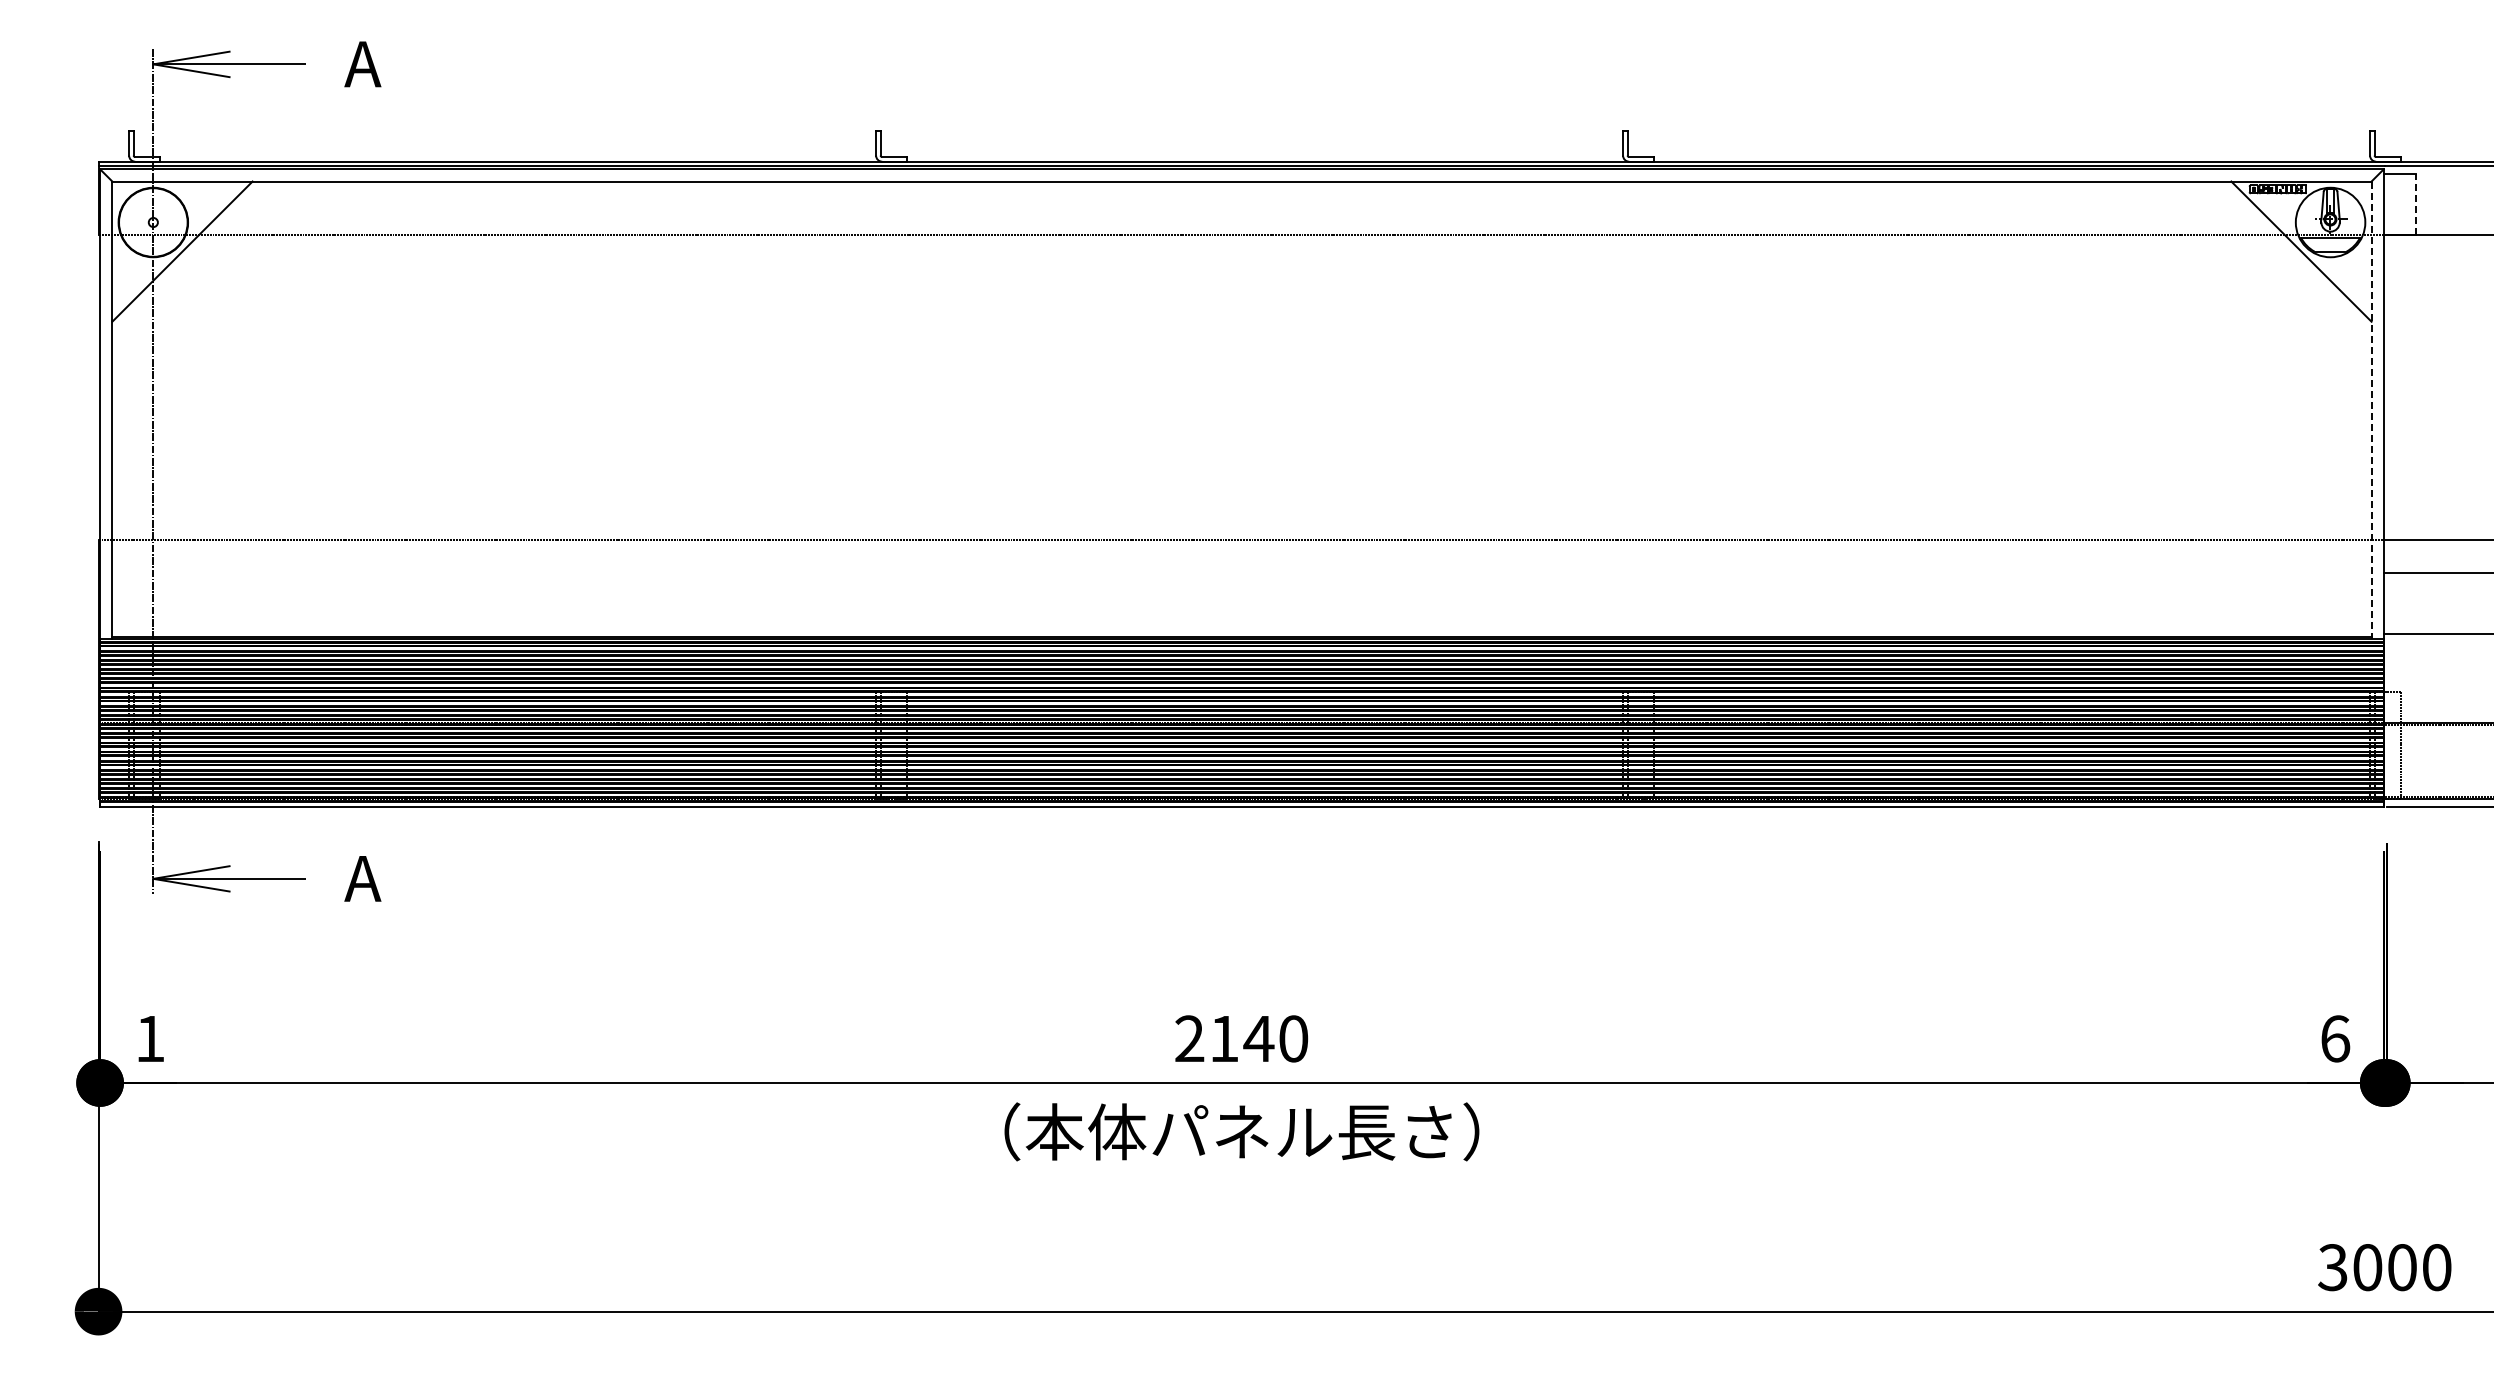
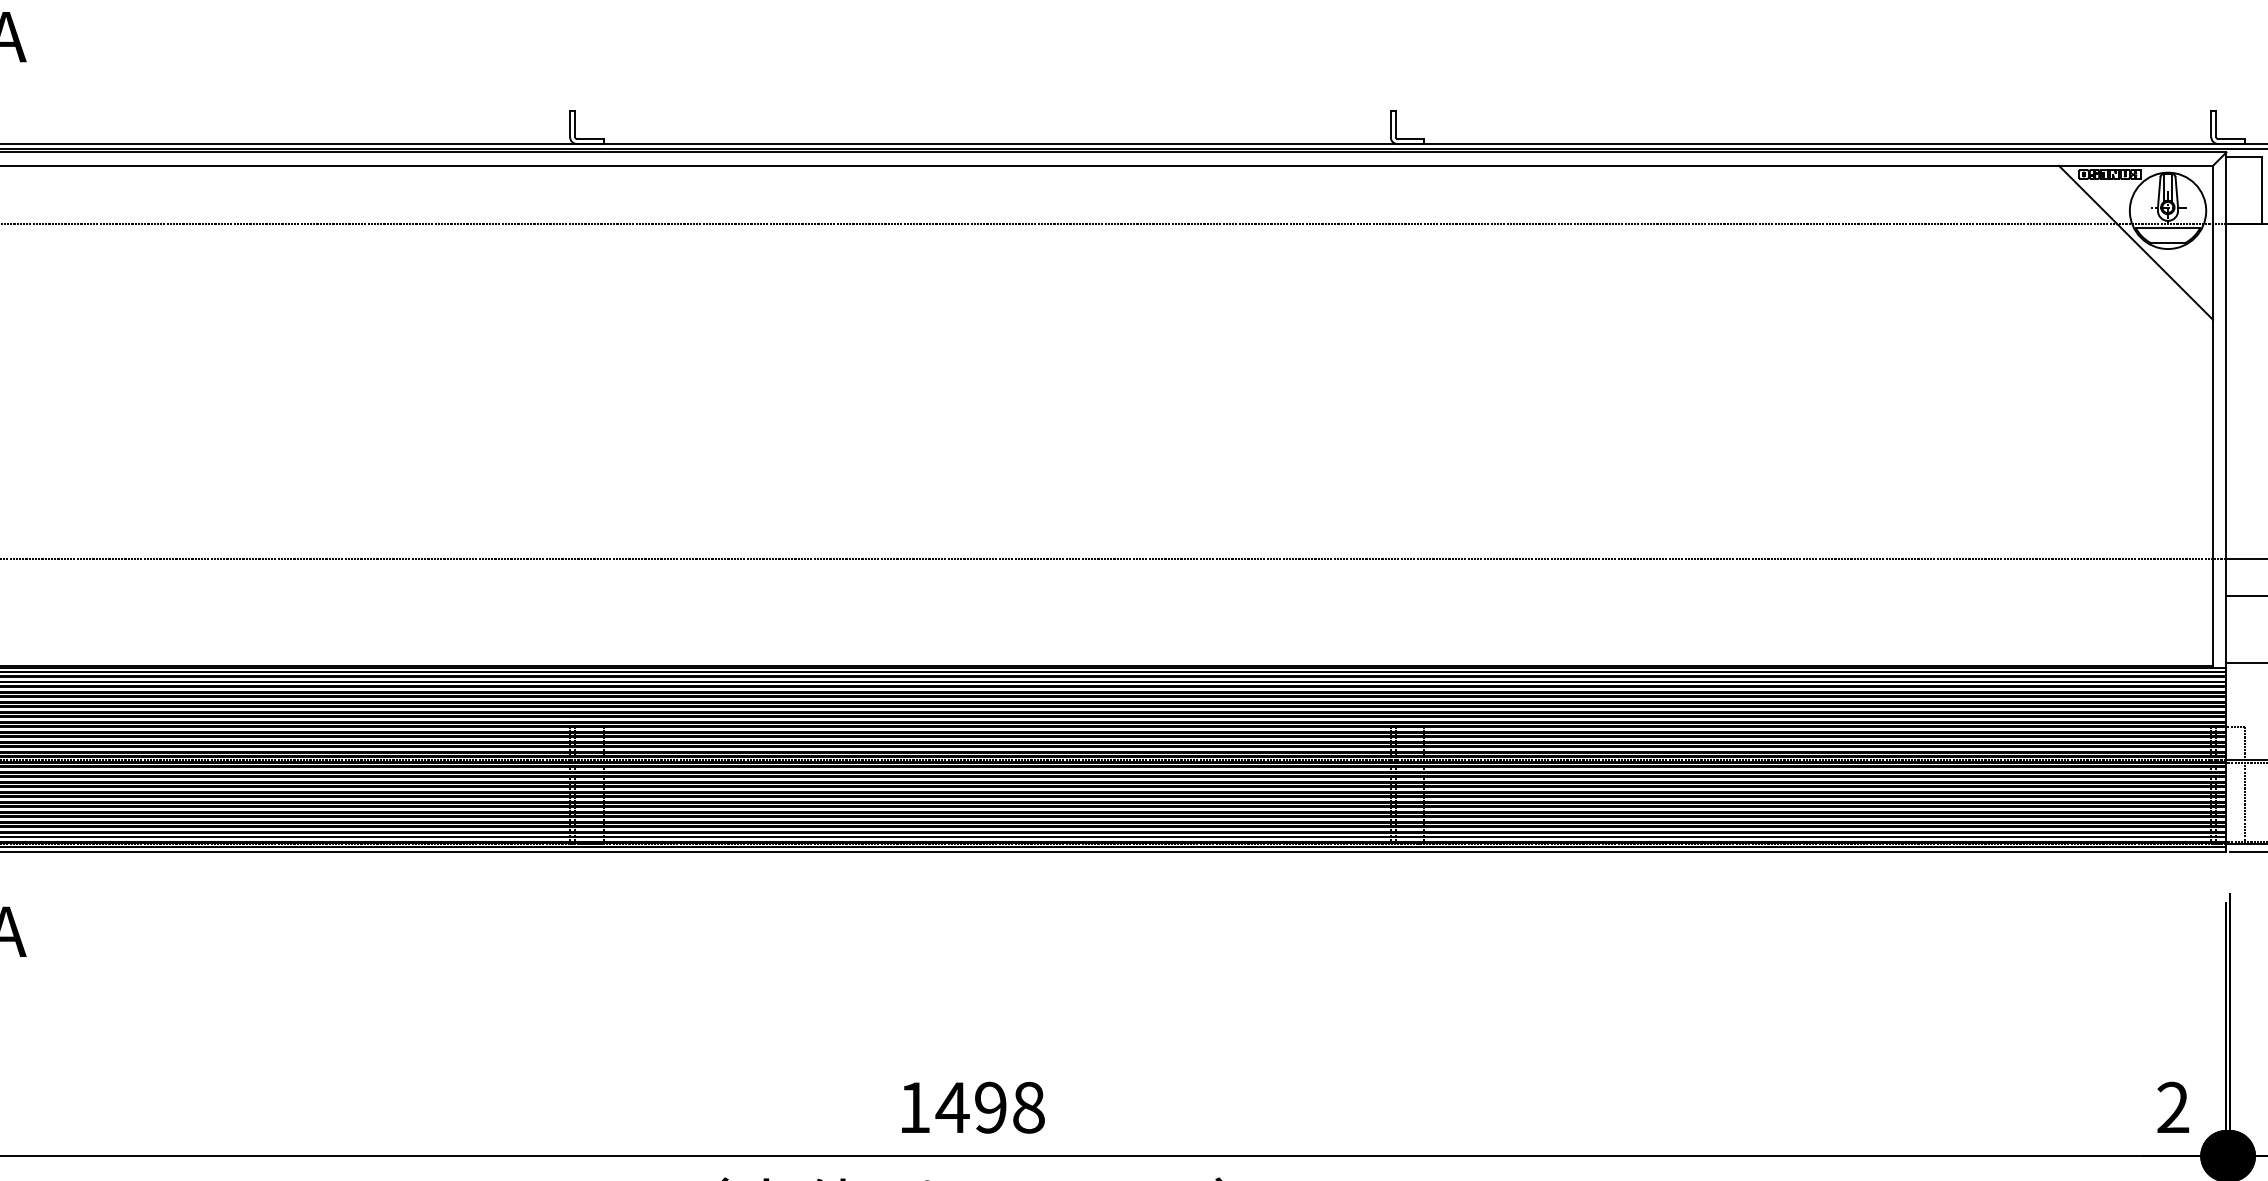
line: (2415, 203) -> (2261, 189), dashed -> solid
line: (2371, 410) -> (2212, 417), dashed -> solid
text: (1241, 1038) -> (971, 1107), 2140 -> 1498
text: (2335, 1038) -> (2173, 1107), 6 -> 2

